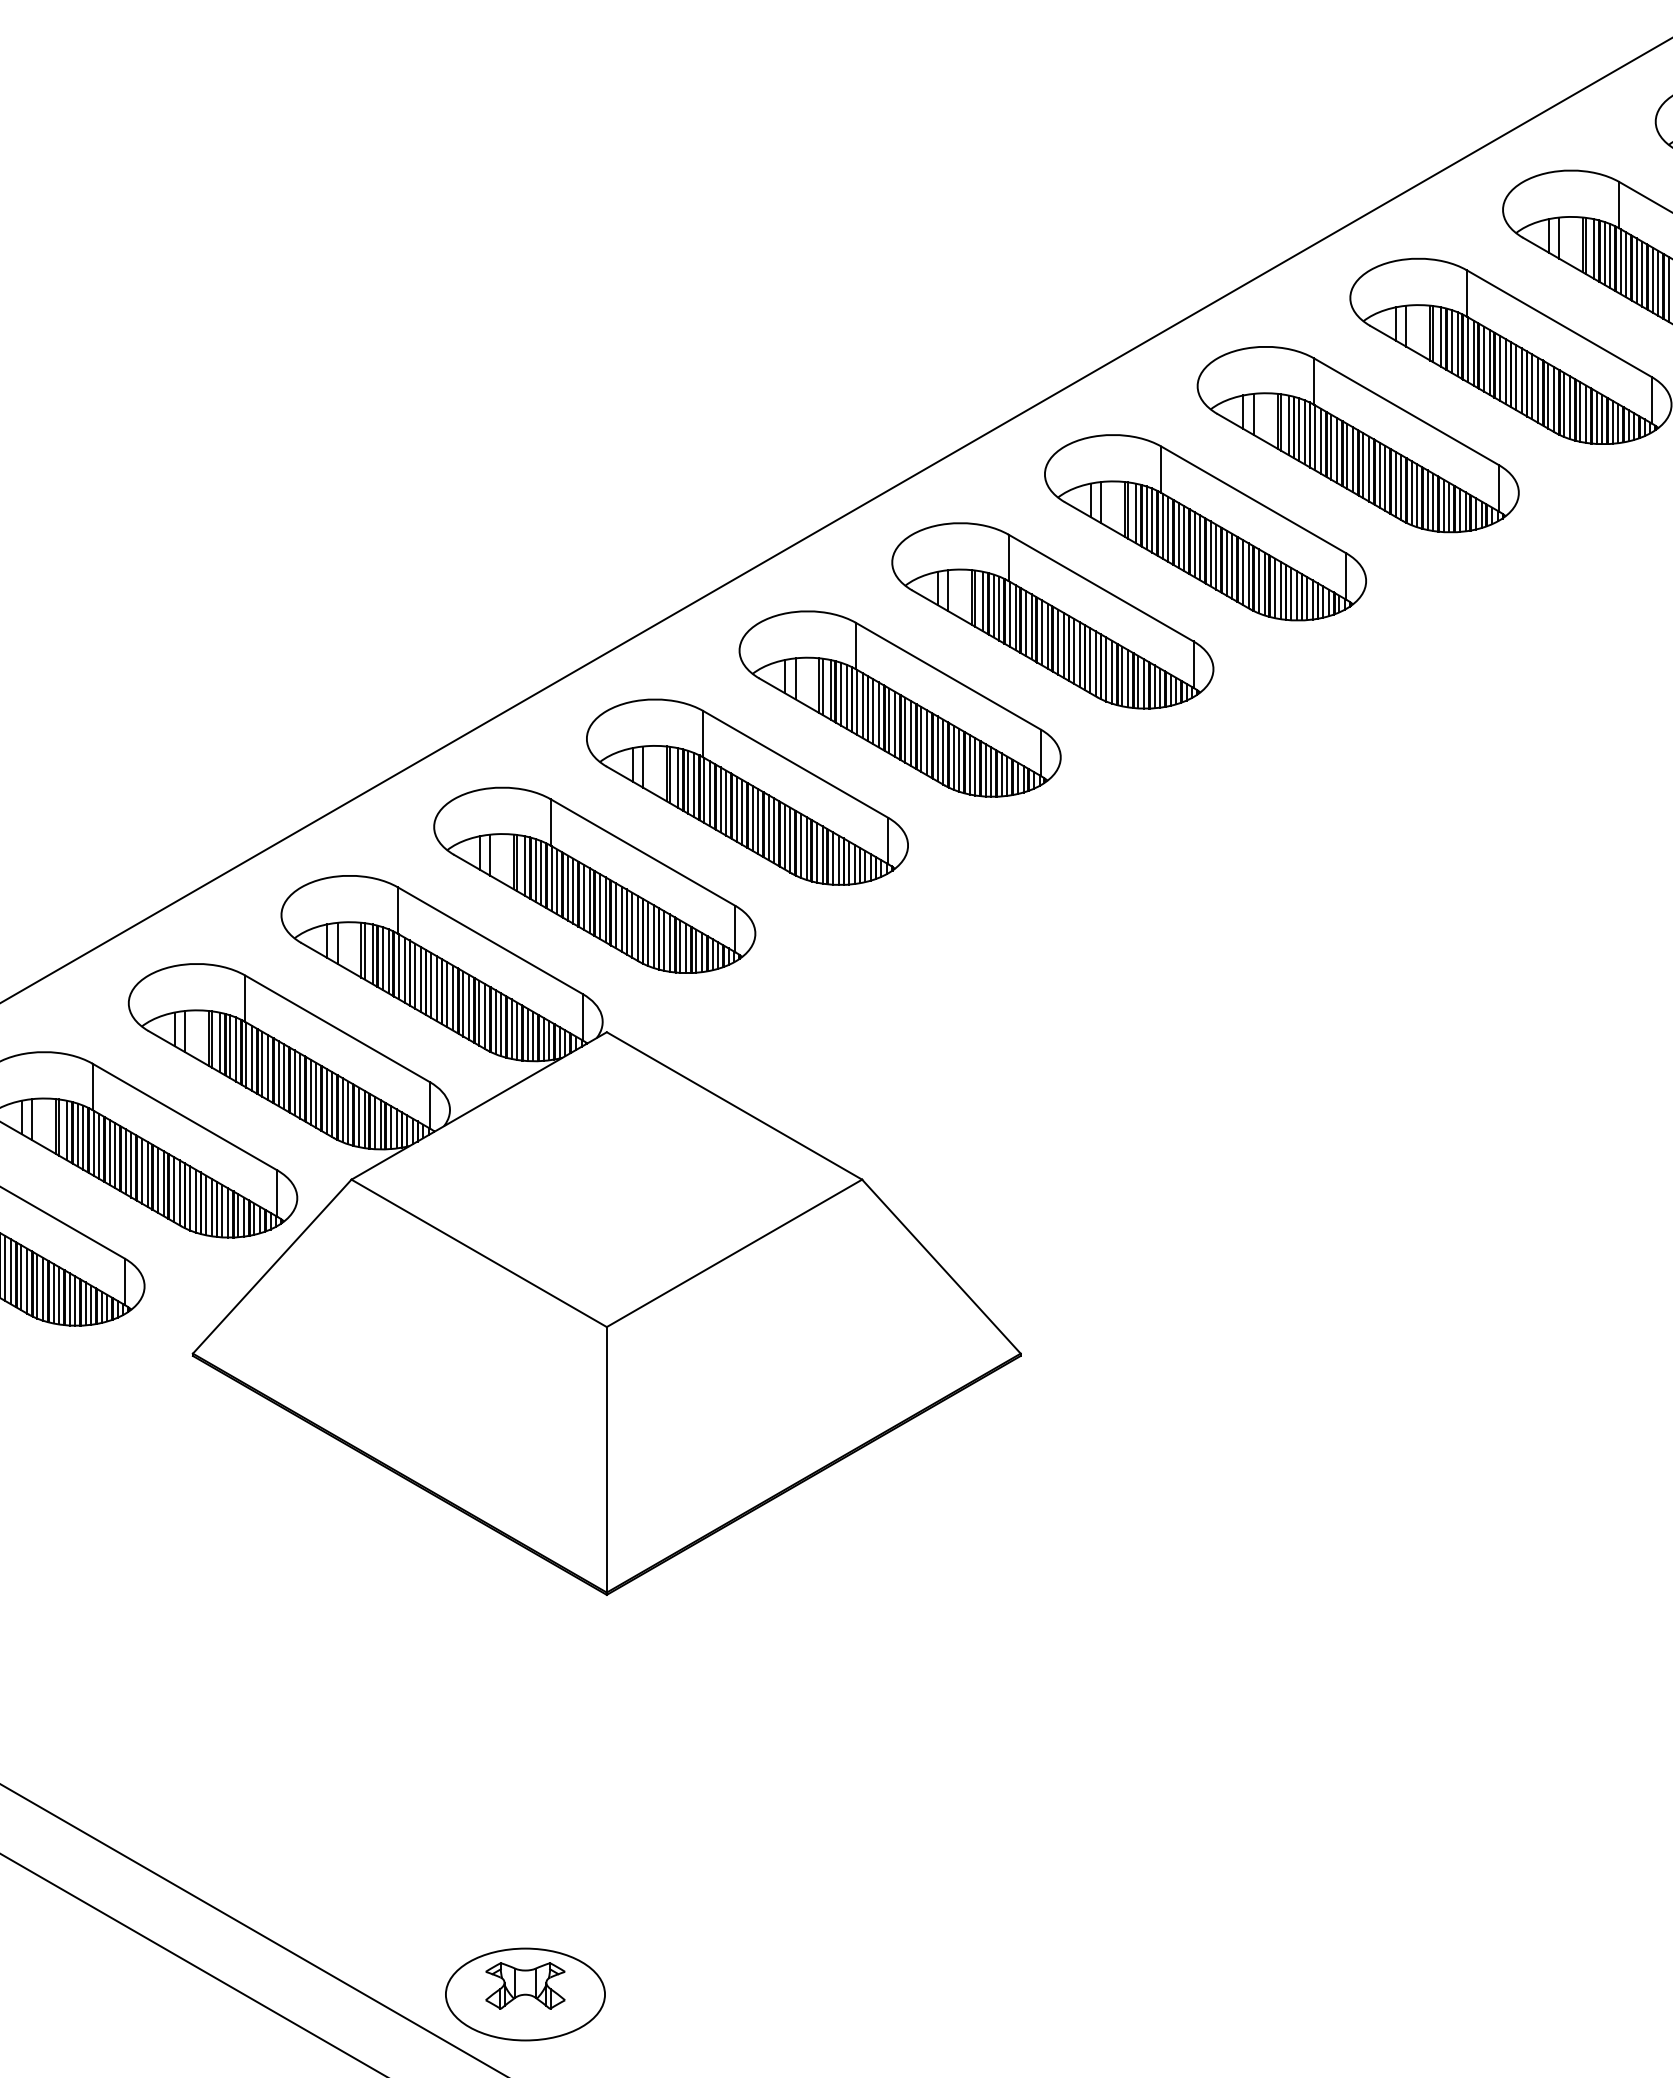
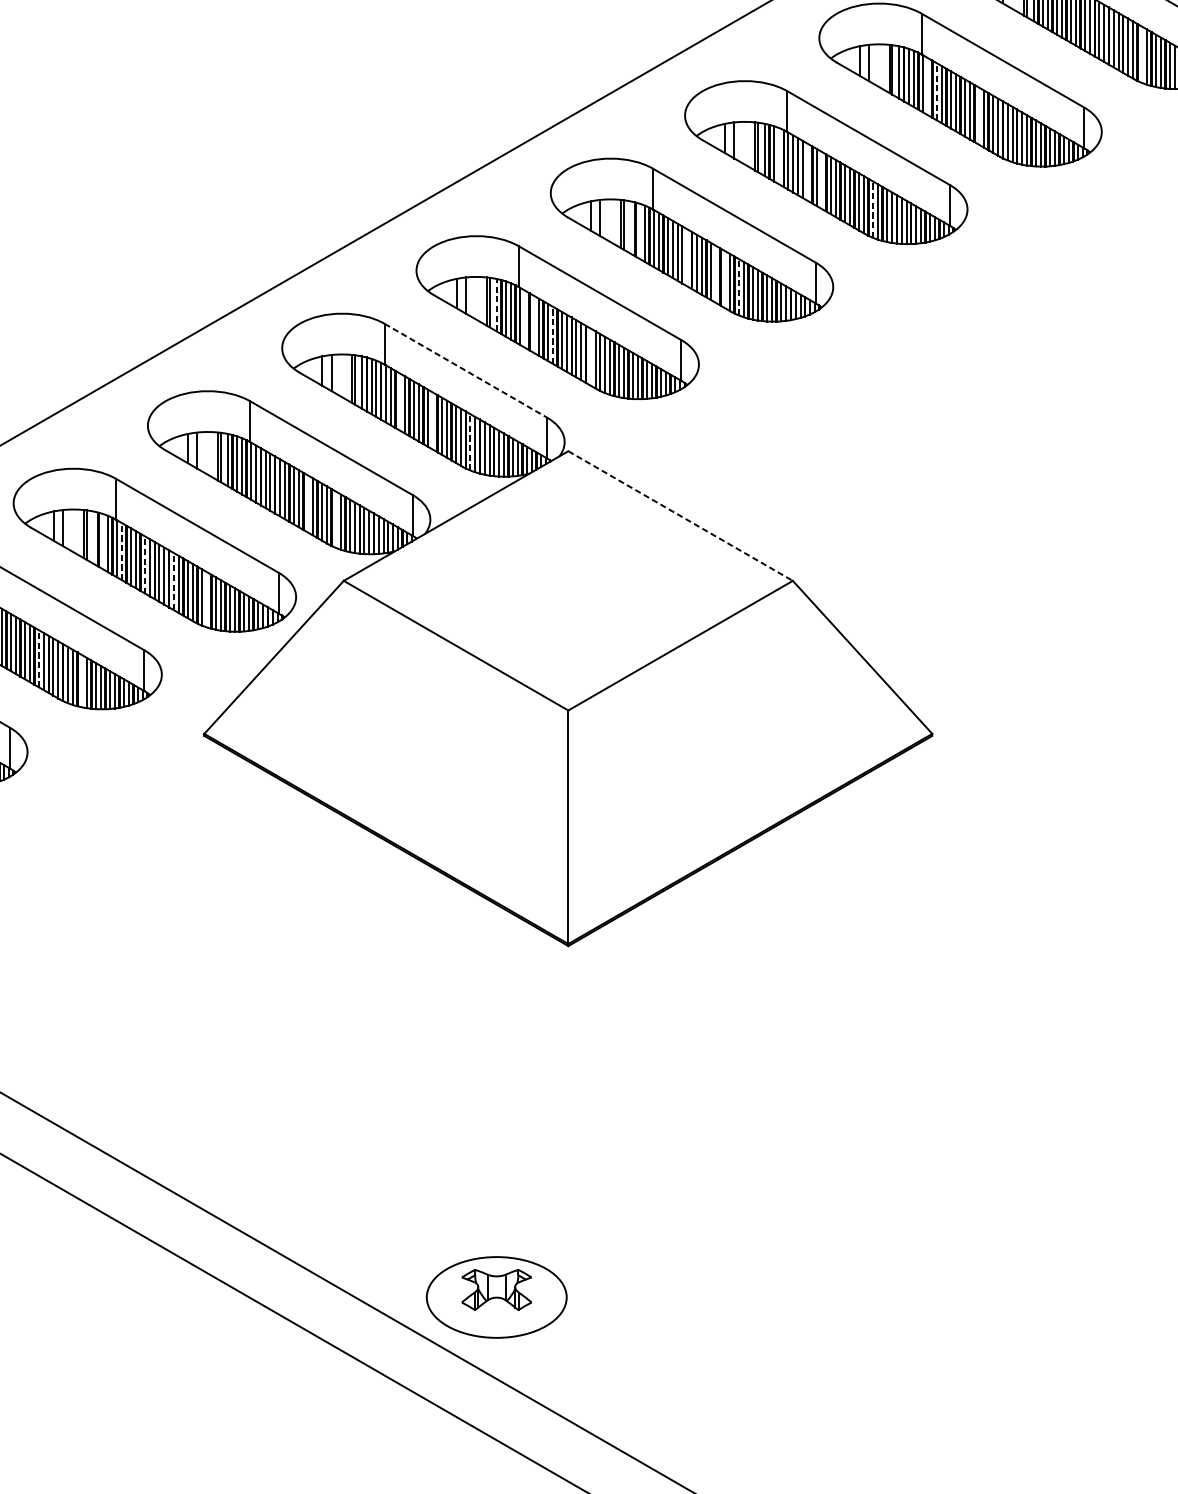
line: (1259, 581) -> (1142, 54), removed
line: (1015, 617) -> (927, 86), removed
line: (1025, 623) -> (936, 91), solid -> dashed
line: (1074, 650) -> (979, 115), removed
line: (846, 696) -> (779, 155), removed
line: (878, 714) -> (807, 171), removed
line: (894, 723) -> (821, 179), removed
line: (953, 757) -> (873, 209), solid -> dashed
line: (677, 777) -> (630, 227), removed
line: (688, 781) -> (640, 230), removed
line: (742, 811) -> (687, 257), removed
line: (774, 830) -> (715, 273), removed
line: (784, 836) -> (724, 279), removed
line: (800, 845) -> (738, 287), solid -> dashed
line: (525, 866) -> (496, 305), solid -> dashed
line: (557, 881) -> (524, 318), removed
line: (567, 887) -> (533, 323), removed
line: (589, 900) -> (553, 335), solid -> dashed
line: (632, 924) -> (590, 356), removed
line: (490, 940) -> (466, 370), solid -> dashed
line: (415, 975) -> (400, 401), removed
line: (452, 997) -> (432, 420), removed
line: (495, 1021) -> (470, 441), solid -> dashed
line: (310, 1091) -> (307, 503), removed
line: (734, 1106) -> (680, 516), solid -> dashed
line: (342, 1110) -> (335, 520), removed
line: (67, 1130) -> (94, 537), removed
line: (77, 1134) -> (102, 541), removed
line: (99, 1145) -> (122, 550), solid -> dashed
line: (125, 1161) -> (145, 564), solid -> dashed
line: (158, 1179) -> (174, 580), solid -> dashed
line: (195, 1200) -> (206, 599), removed
line: (5, 1268) -> (39, 658), solid -> dashed
line: (53, 1293) -> (81, 680), removed

